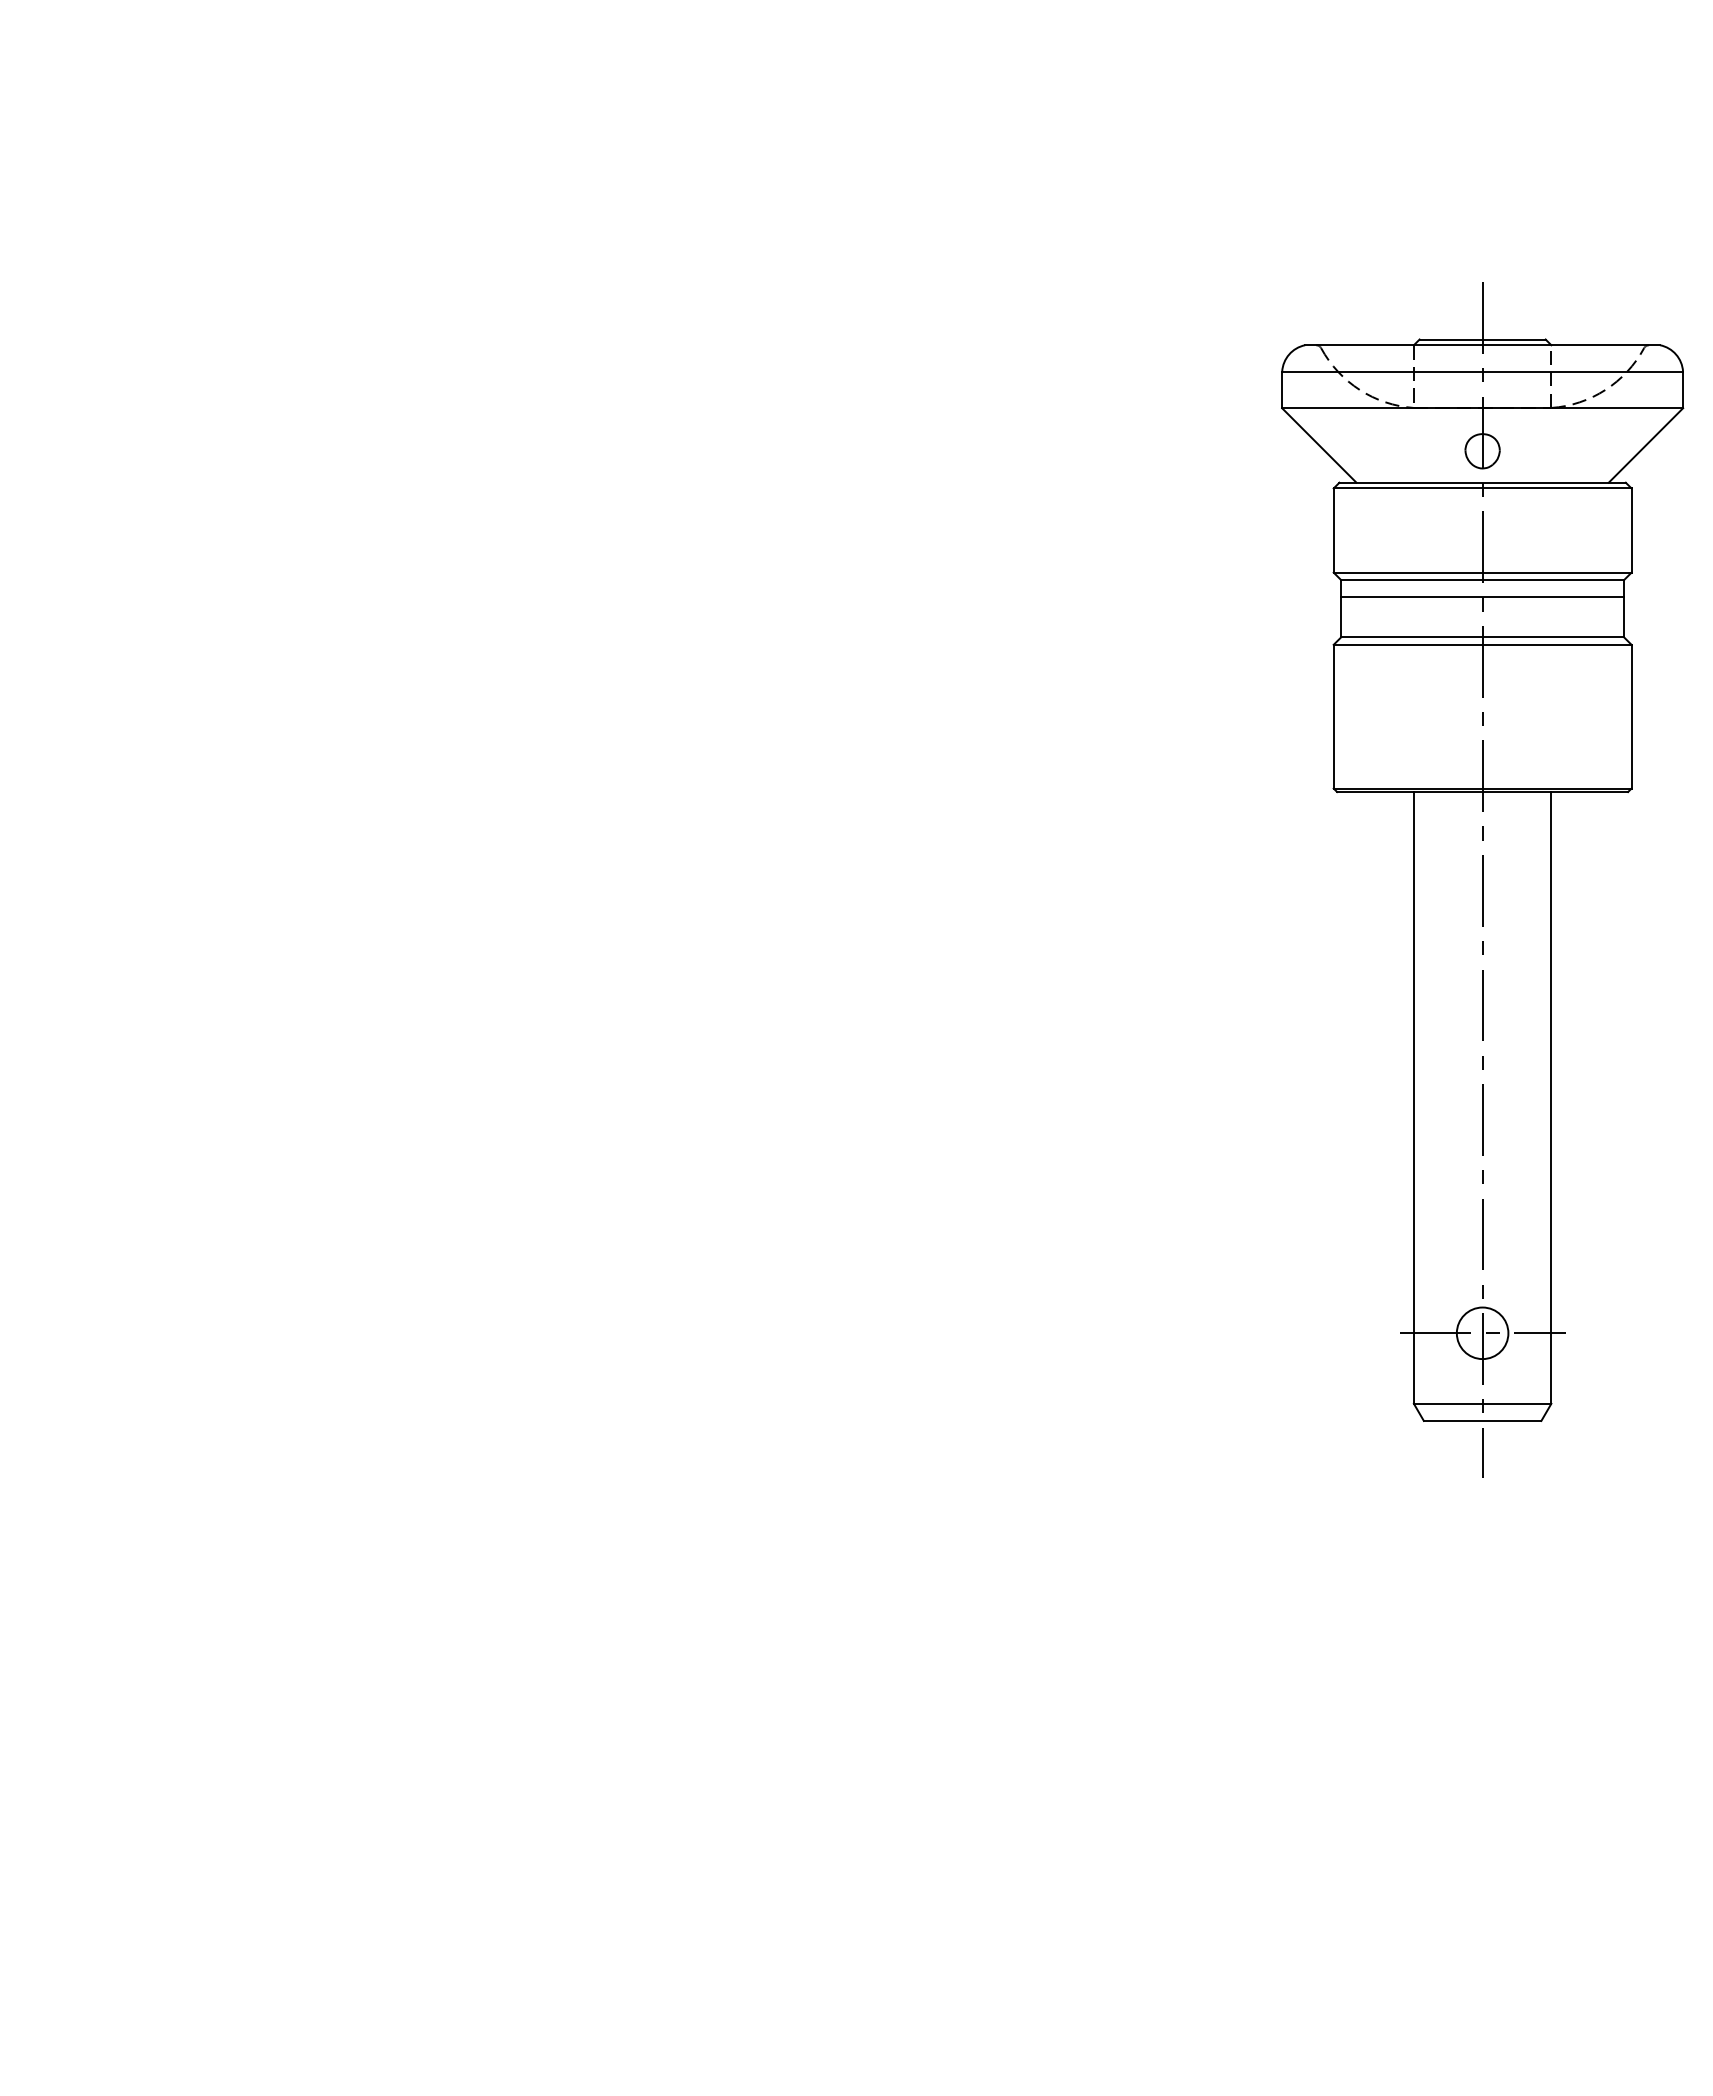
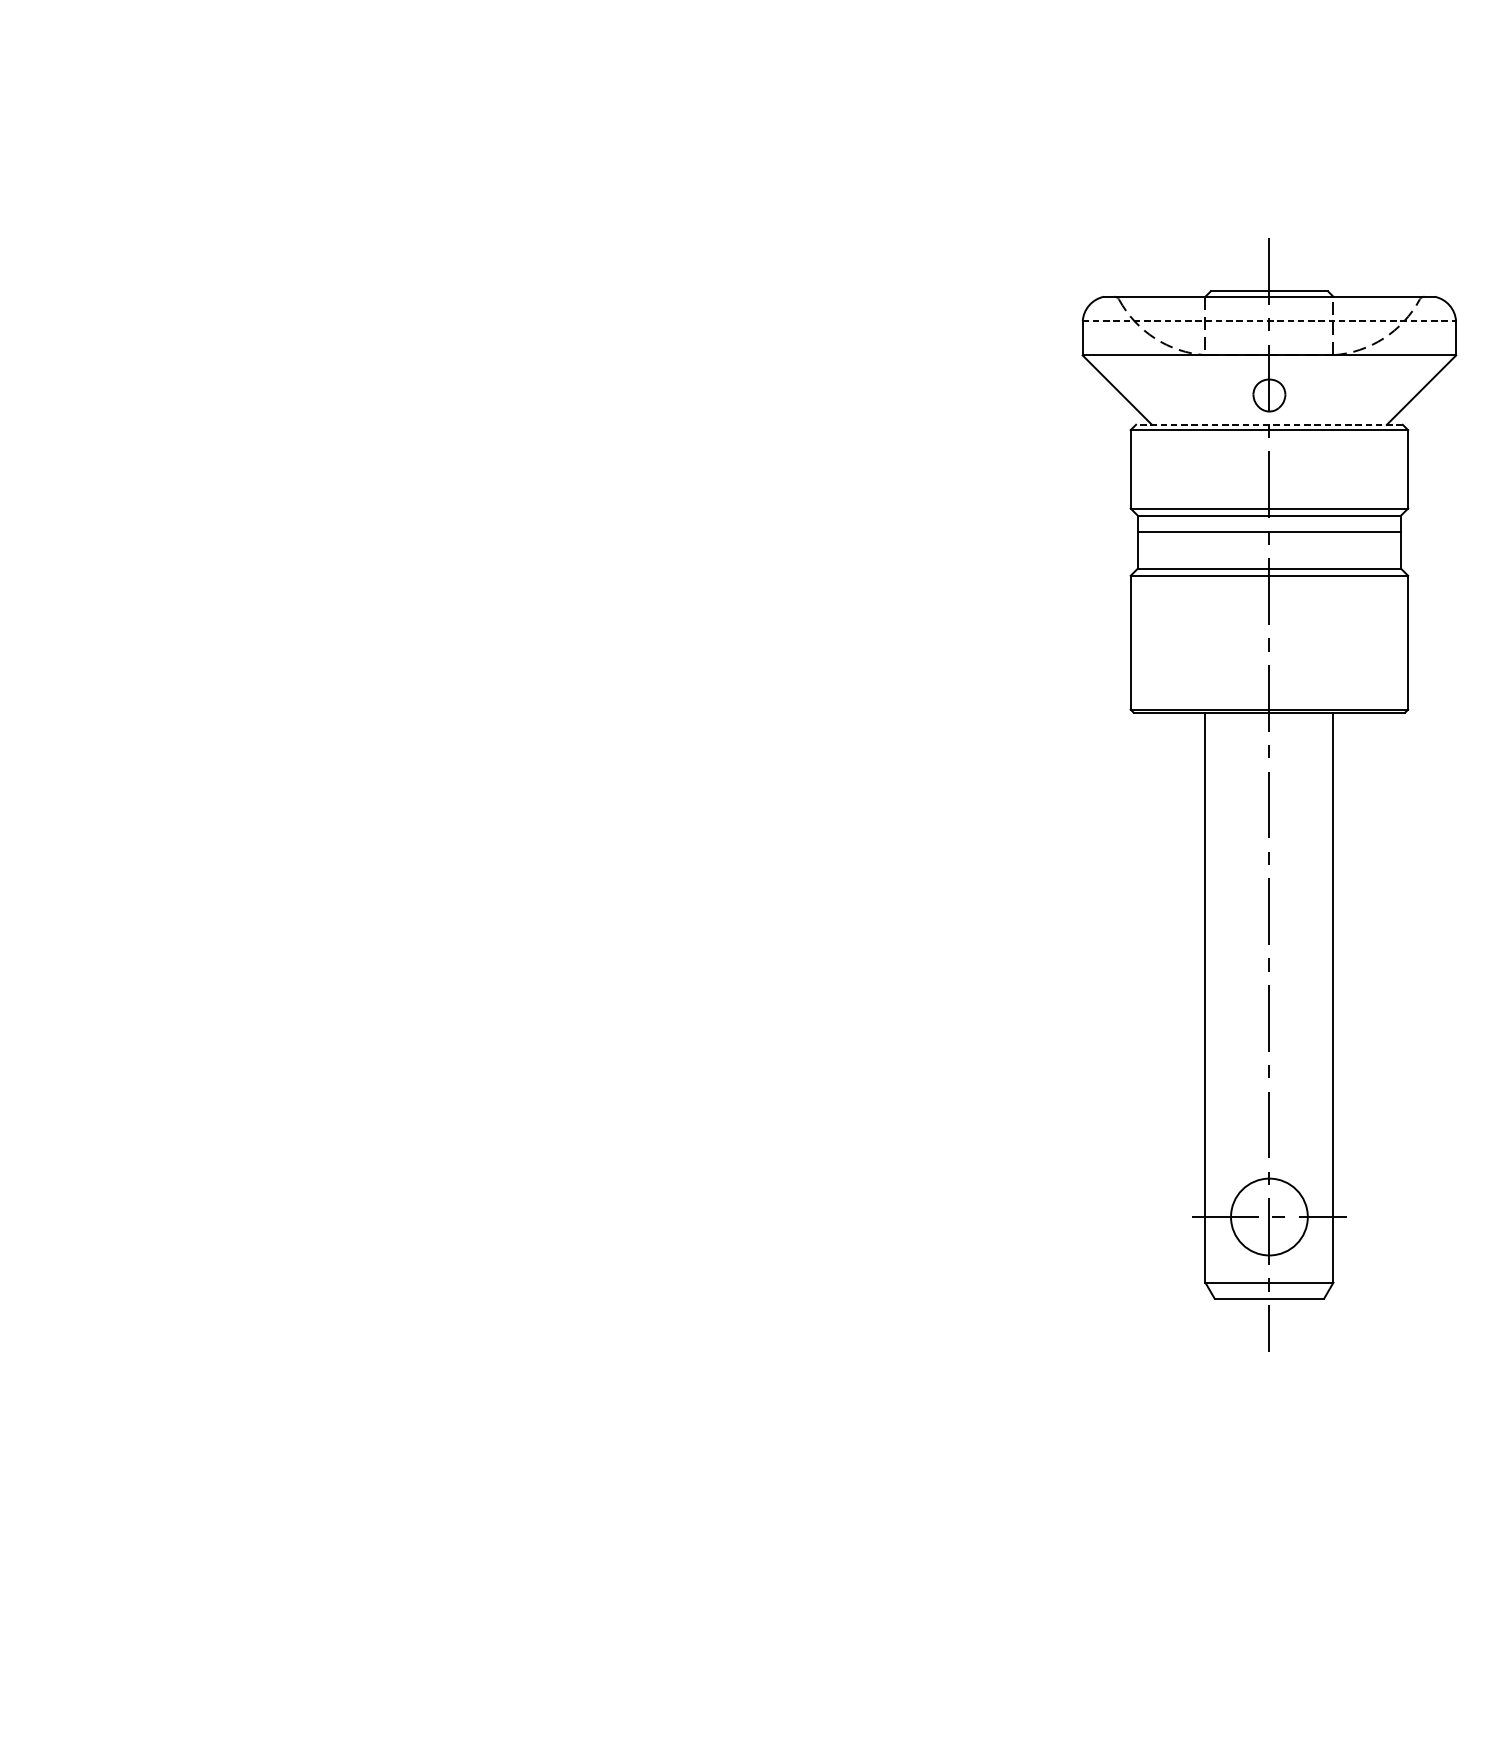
line: (1483, 371) -> (1270, 321), solid -> dashed
line: (1482, 482) -> (1269, 424), solid -> dashed
circle: (1482, 1333) -> (1269, 1217), size x1.6

